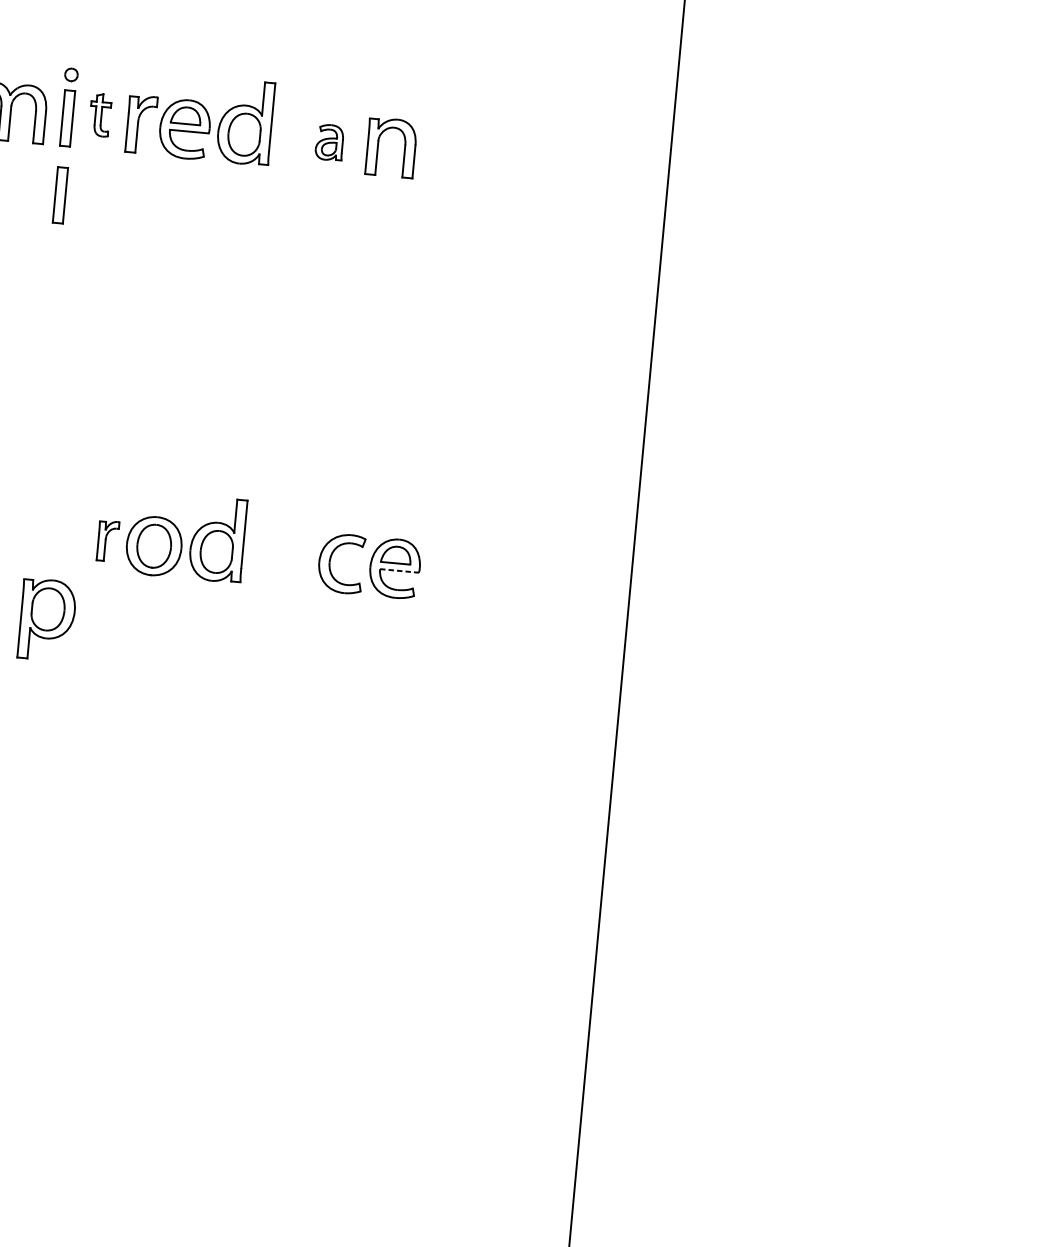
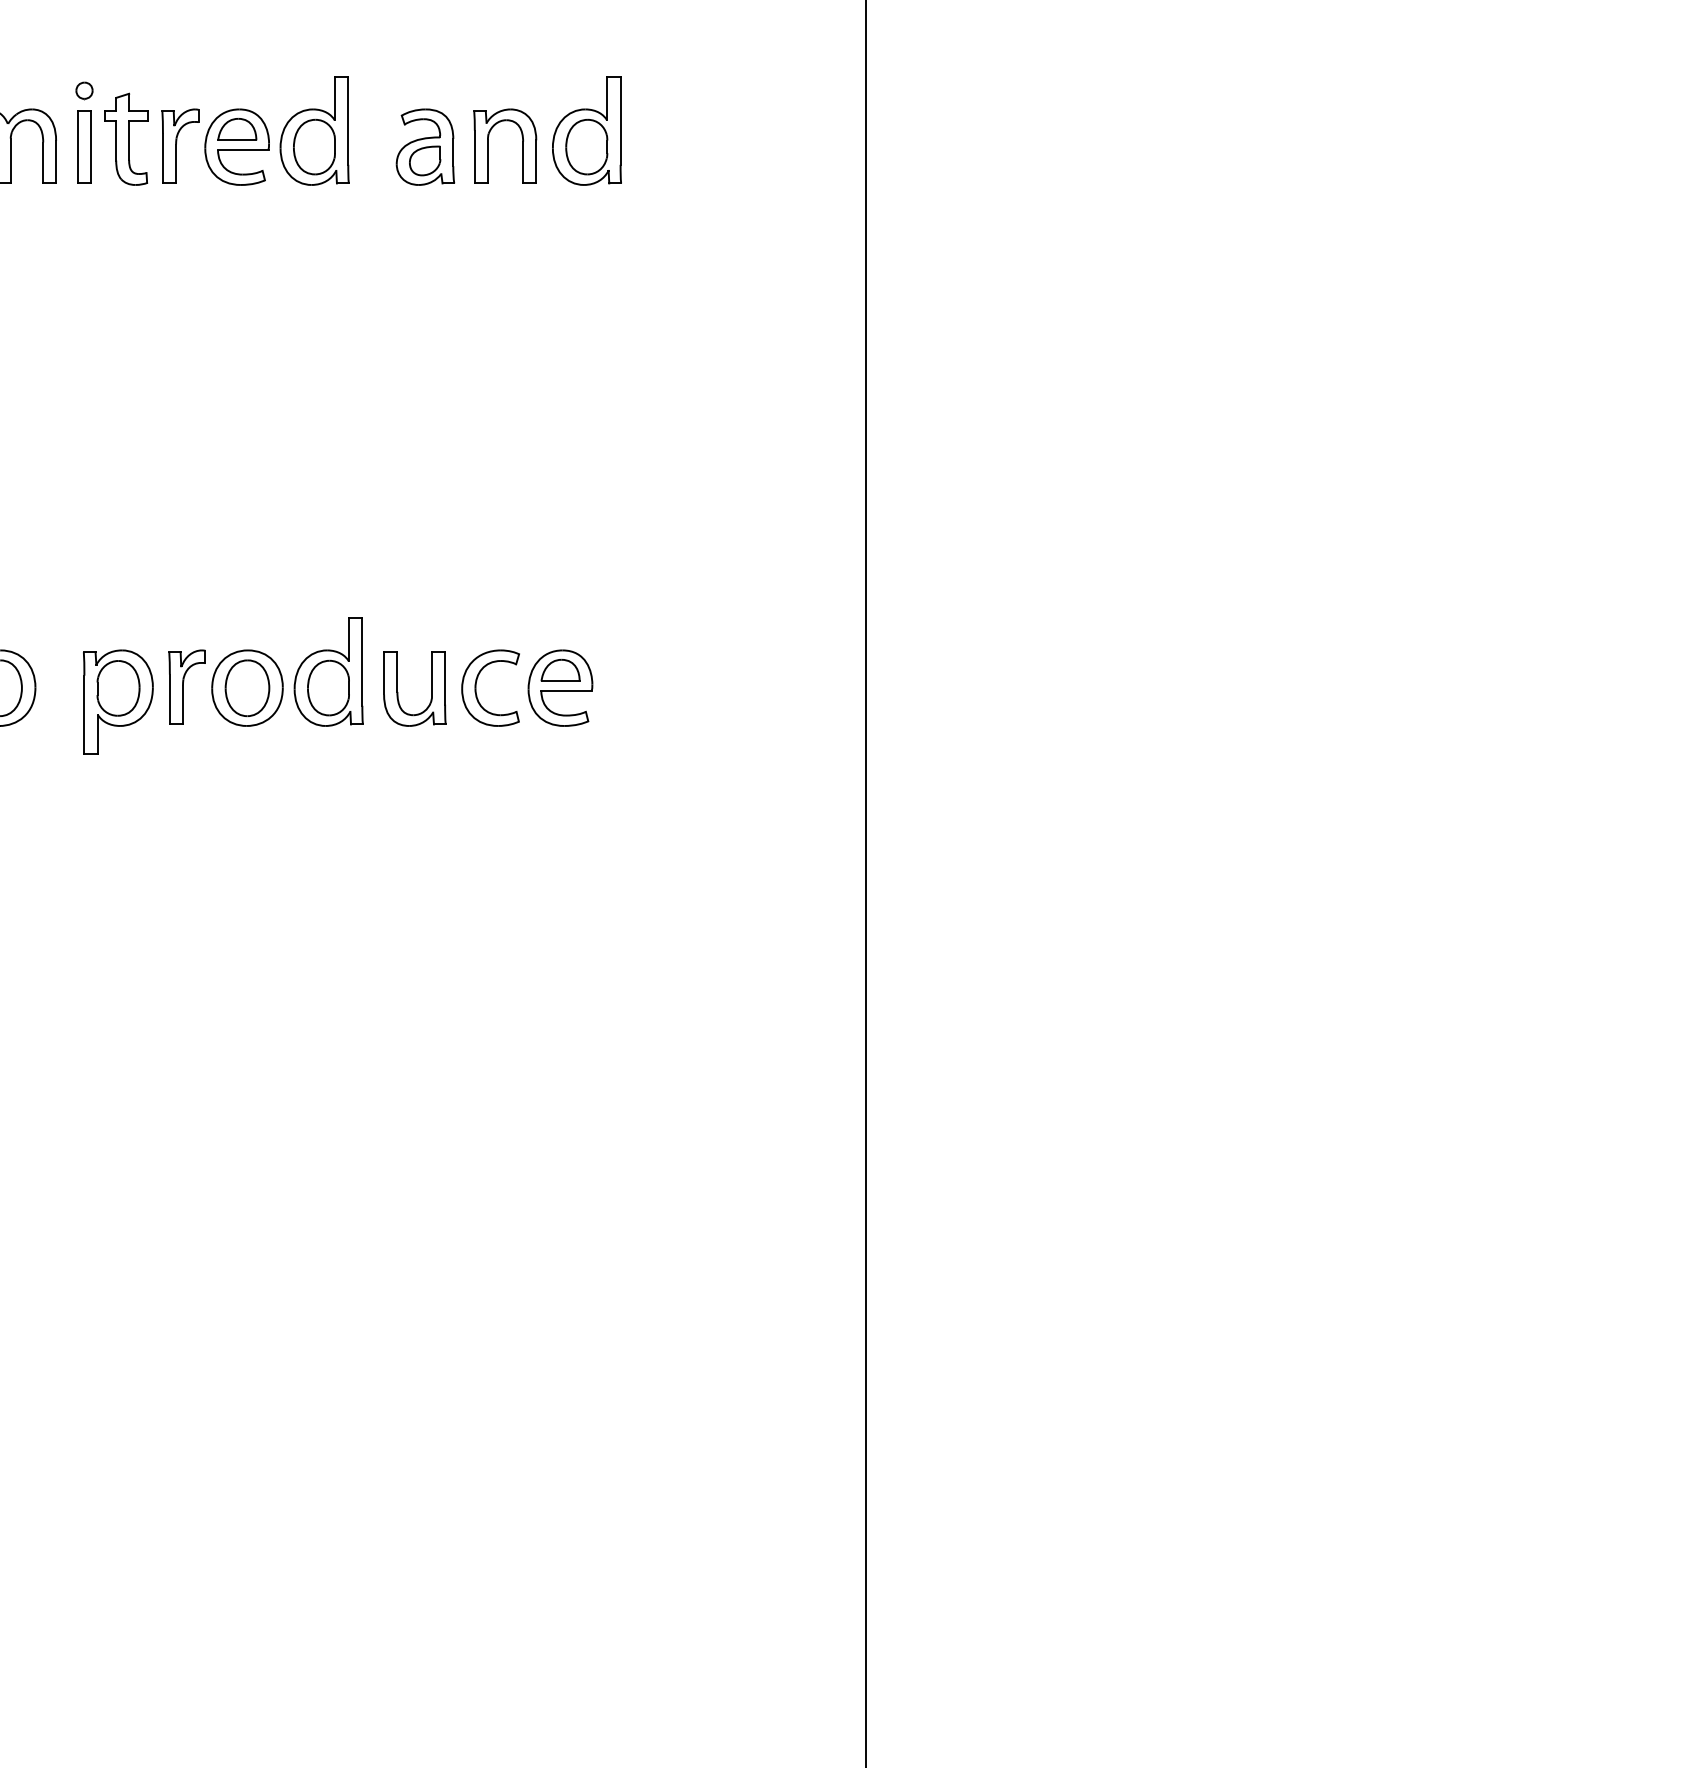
part: (100, 114) -> (126, 138), size x1.67
part: (454, 141) -> (586, 130), added
part: (329, 142) -> (425, 146), size x1.67
part: (60, 194) -> (84, 246), removed
part: (107, 540) -> (186, 686), size x1.43
part: (270, 560) -> (398, 692), added
line: (400, 570) -> (567, 690), dashed -> solid
part: (47, 619) -> (118, 701), moved

